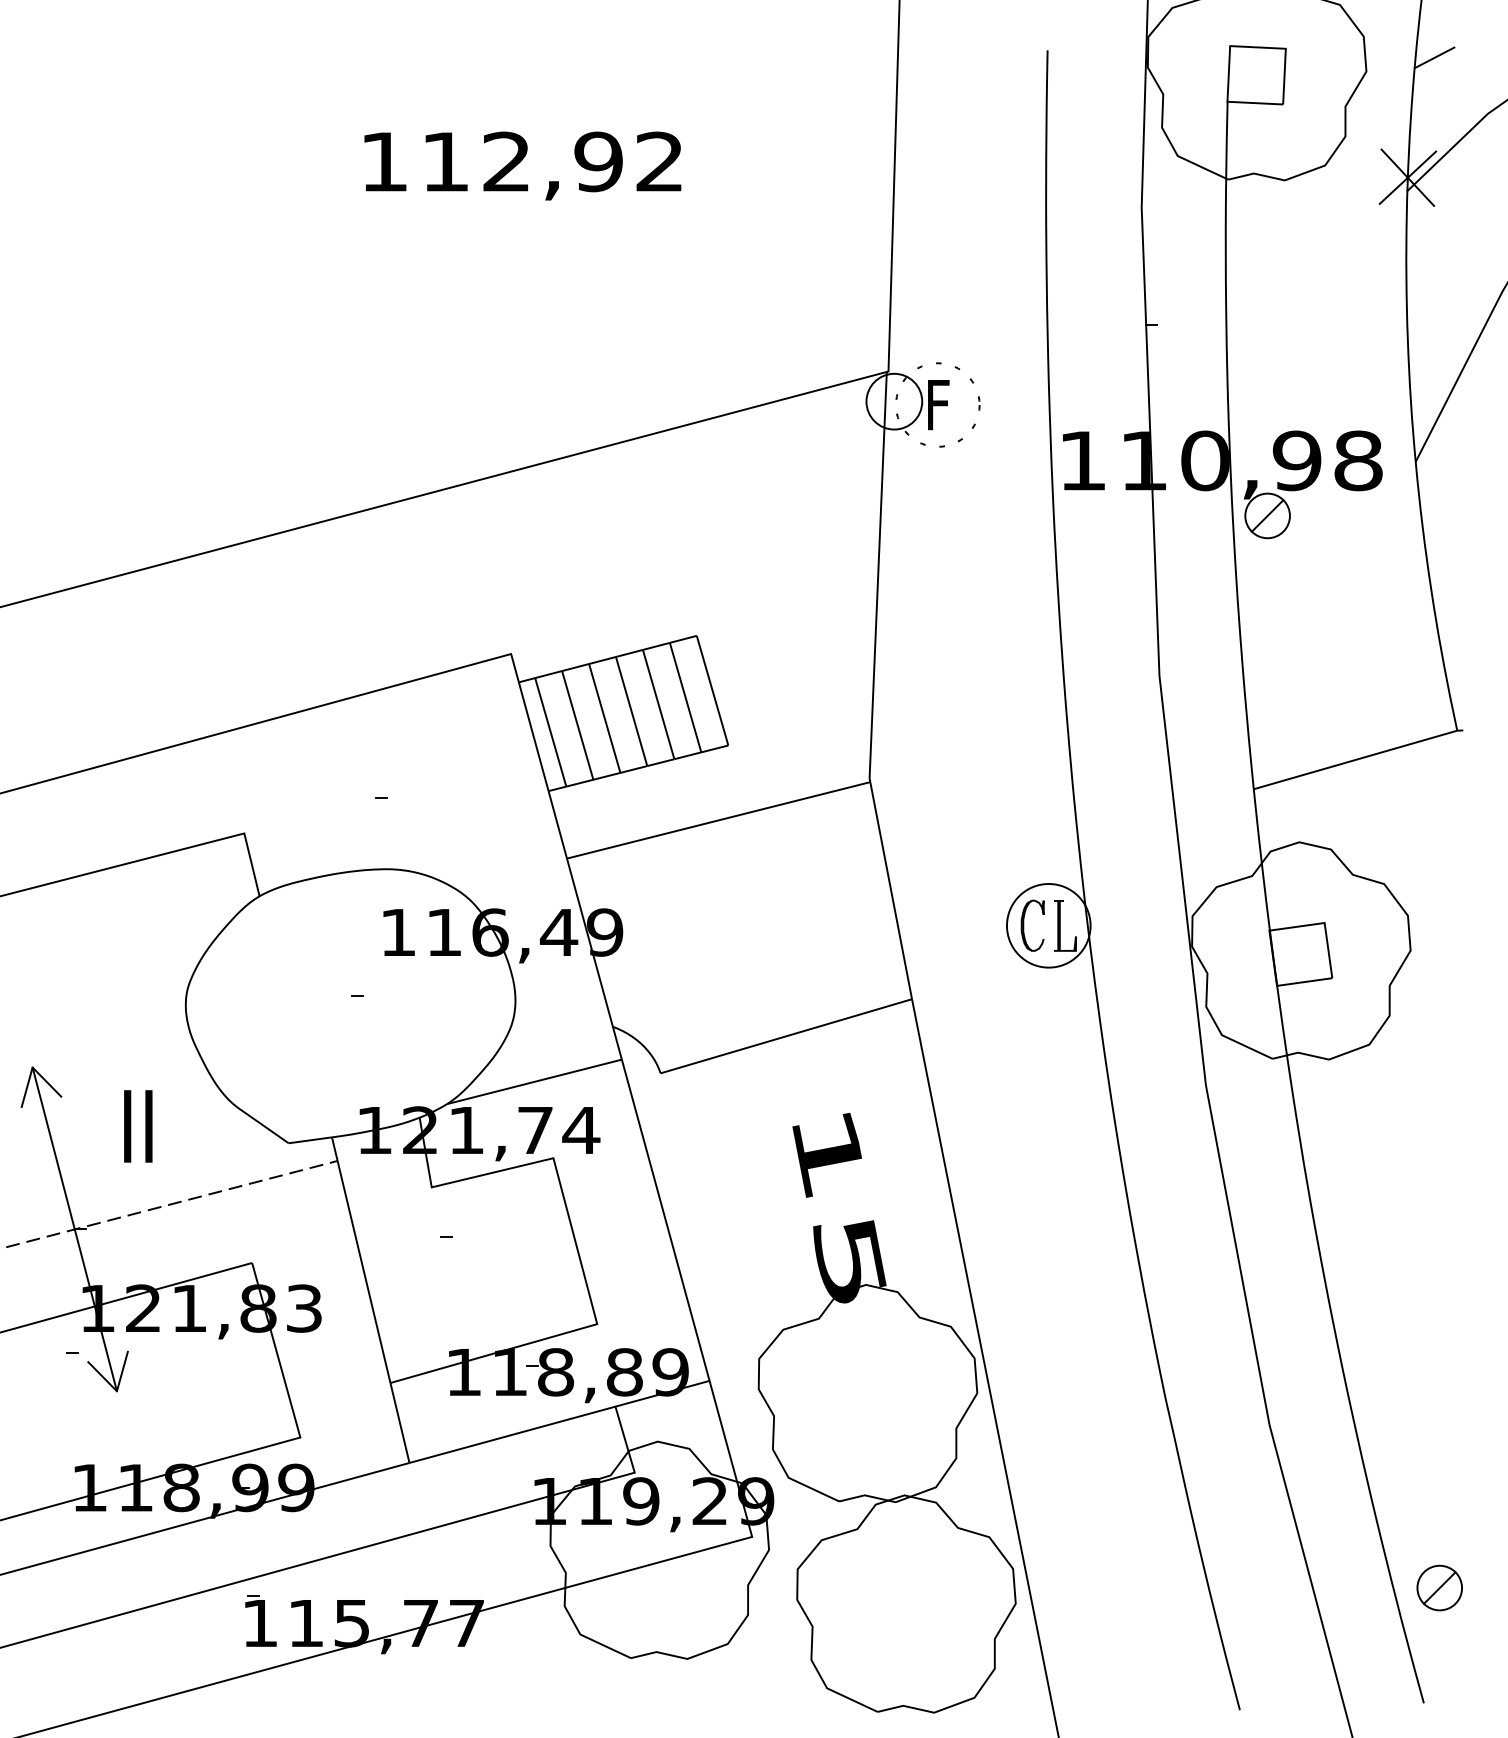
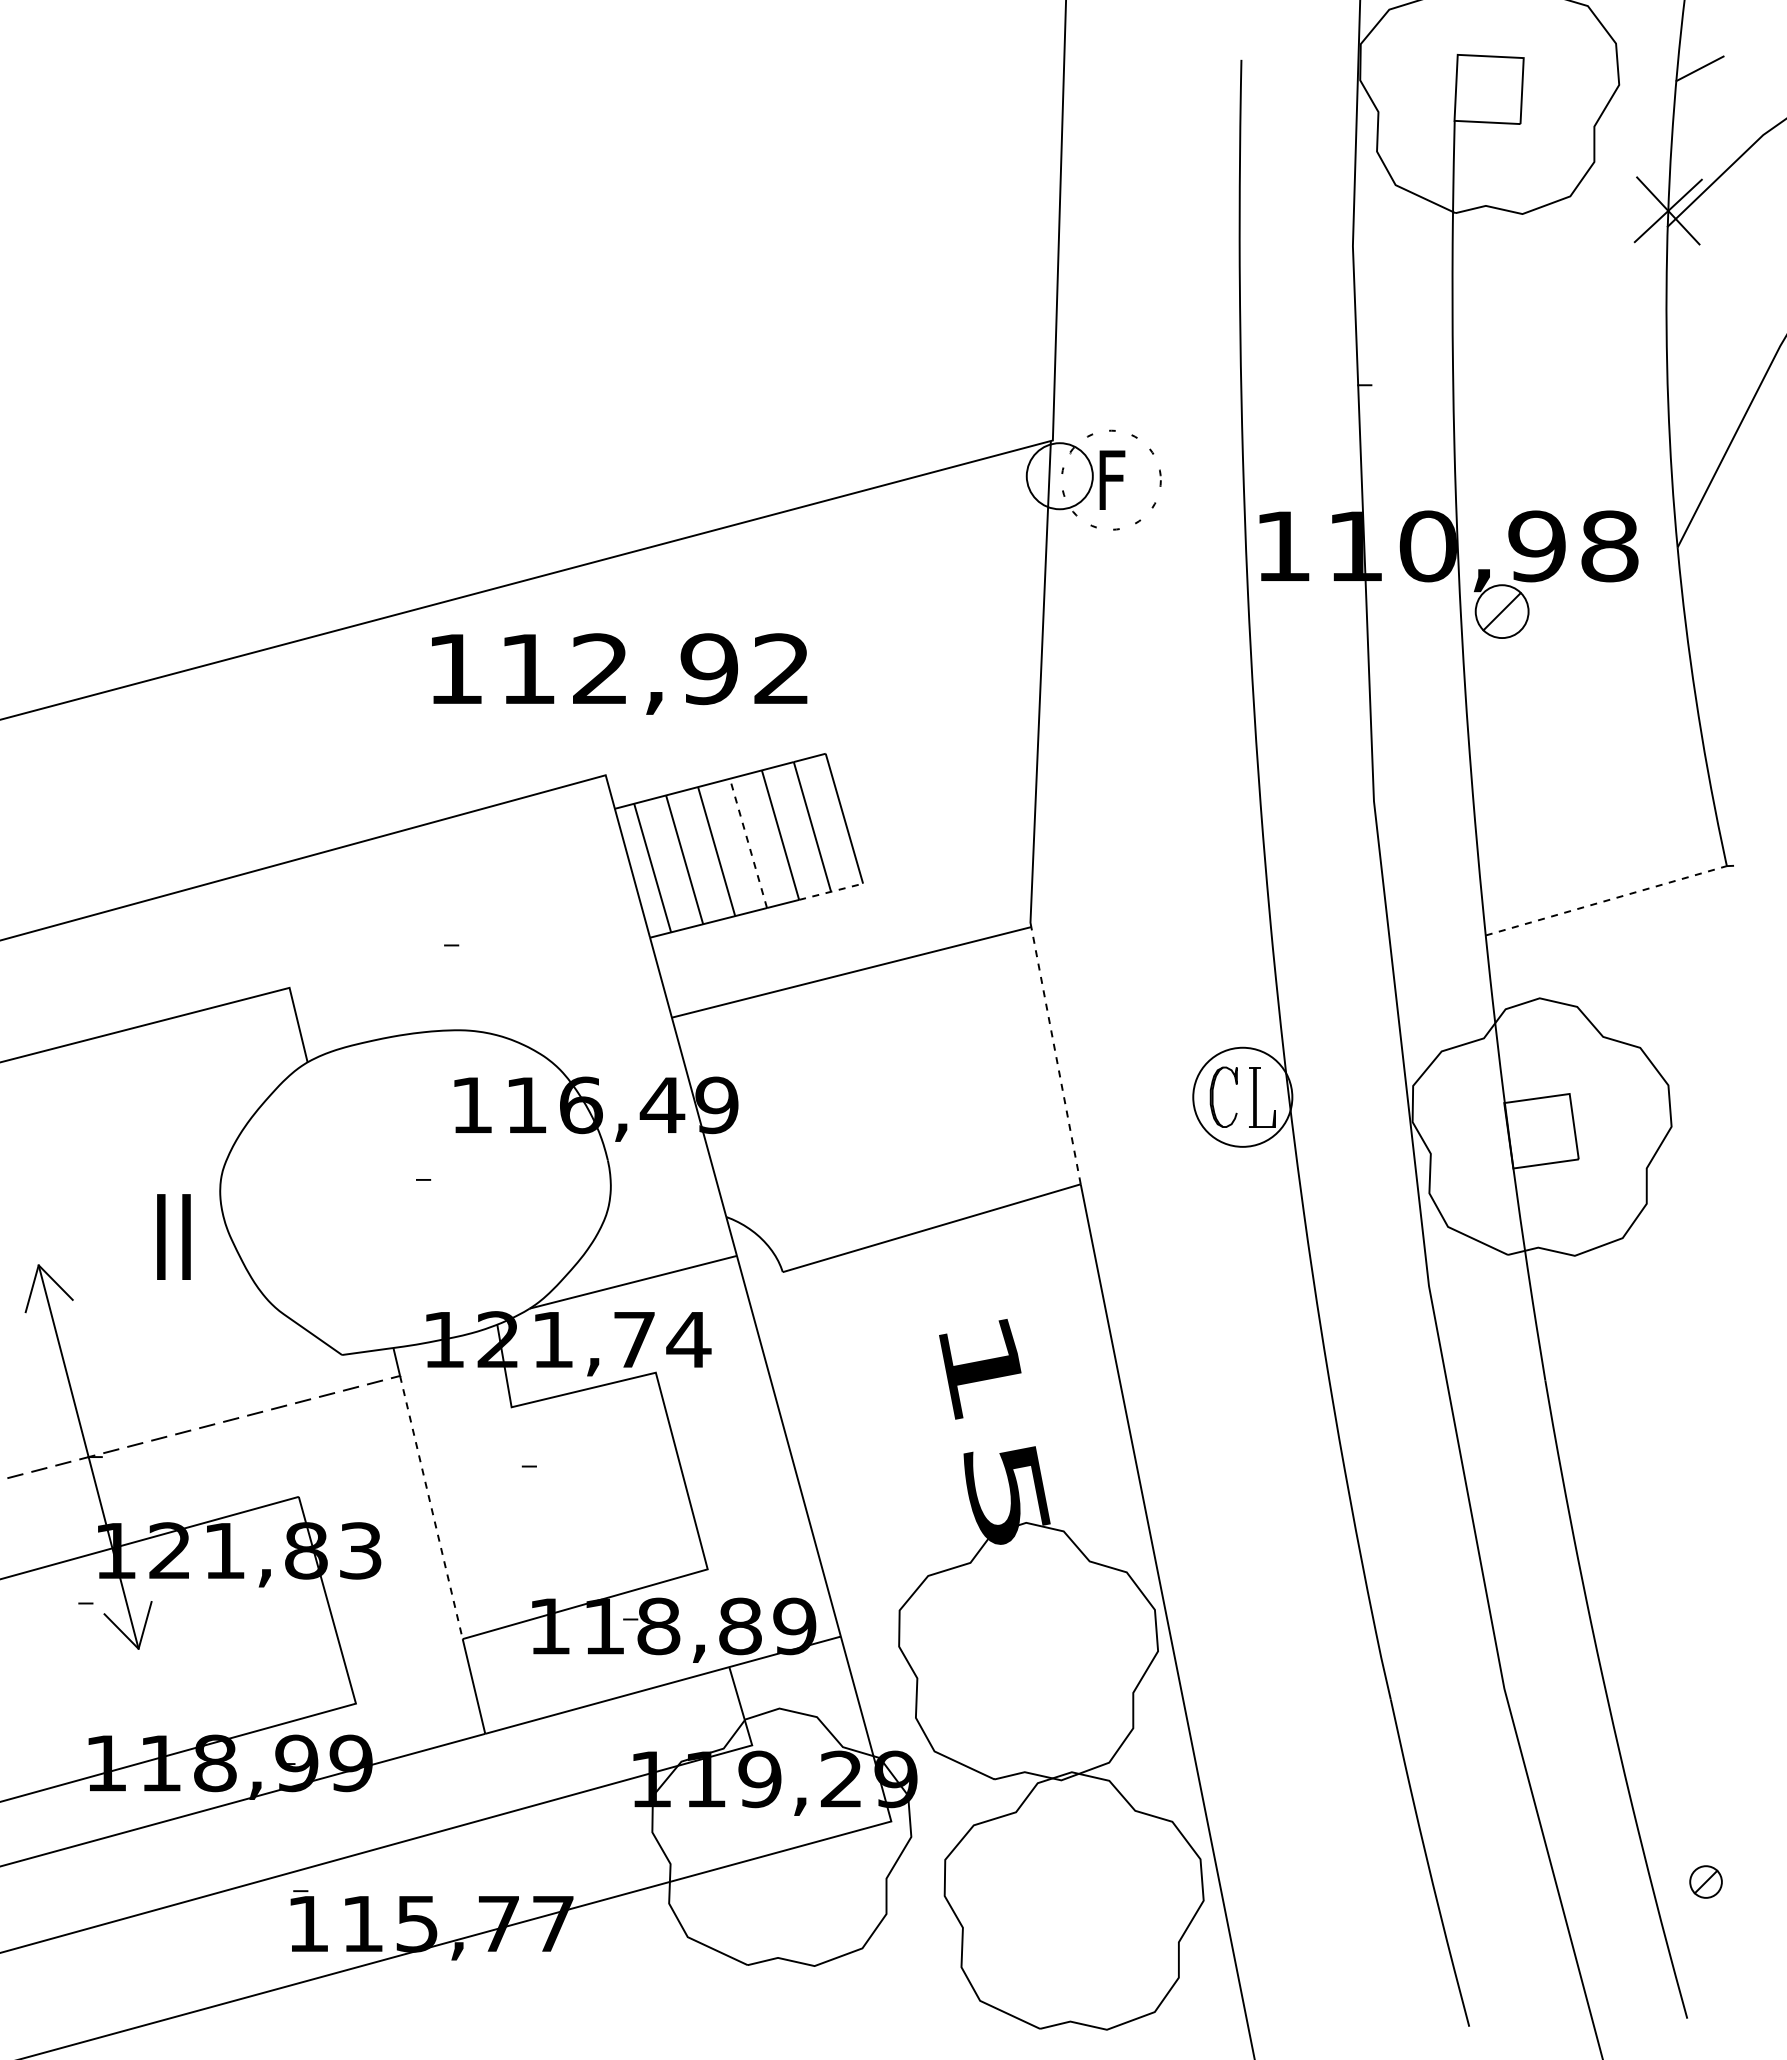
text: (522, 165) -> (619, 673), moved
line: (631, 710) -> (748, 842), solid -> dashed
line: (701, 752) -> (831, 891), solid -> dashed
line: (1355, 759) -> (1606, 900), solid -> dashed
line: (891, 890) -> (1056, 1055), solid -> dashed
text: (137, 1125) -> (173, 1236), moved
line: (364, 1272) -> (431, 1508), solid -> dashed
part: (1439, 1587) -> (1705, 1881), size x0.6

